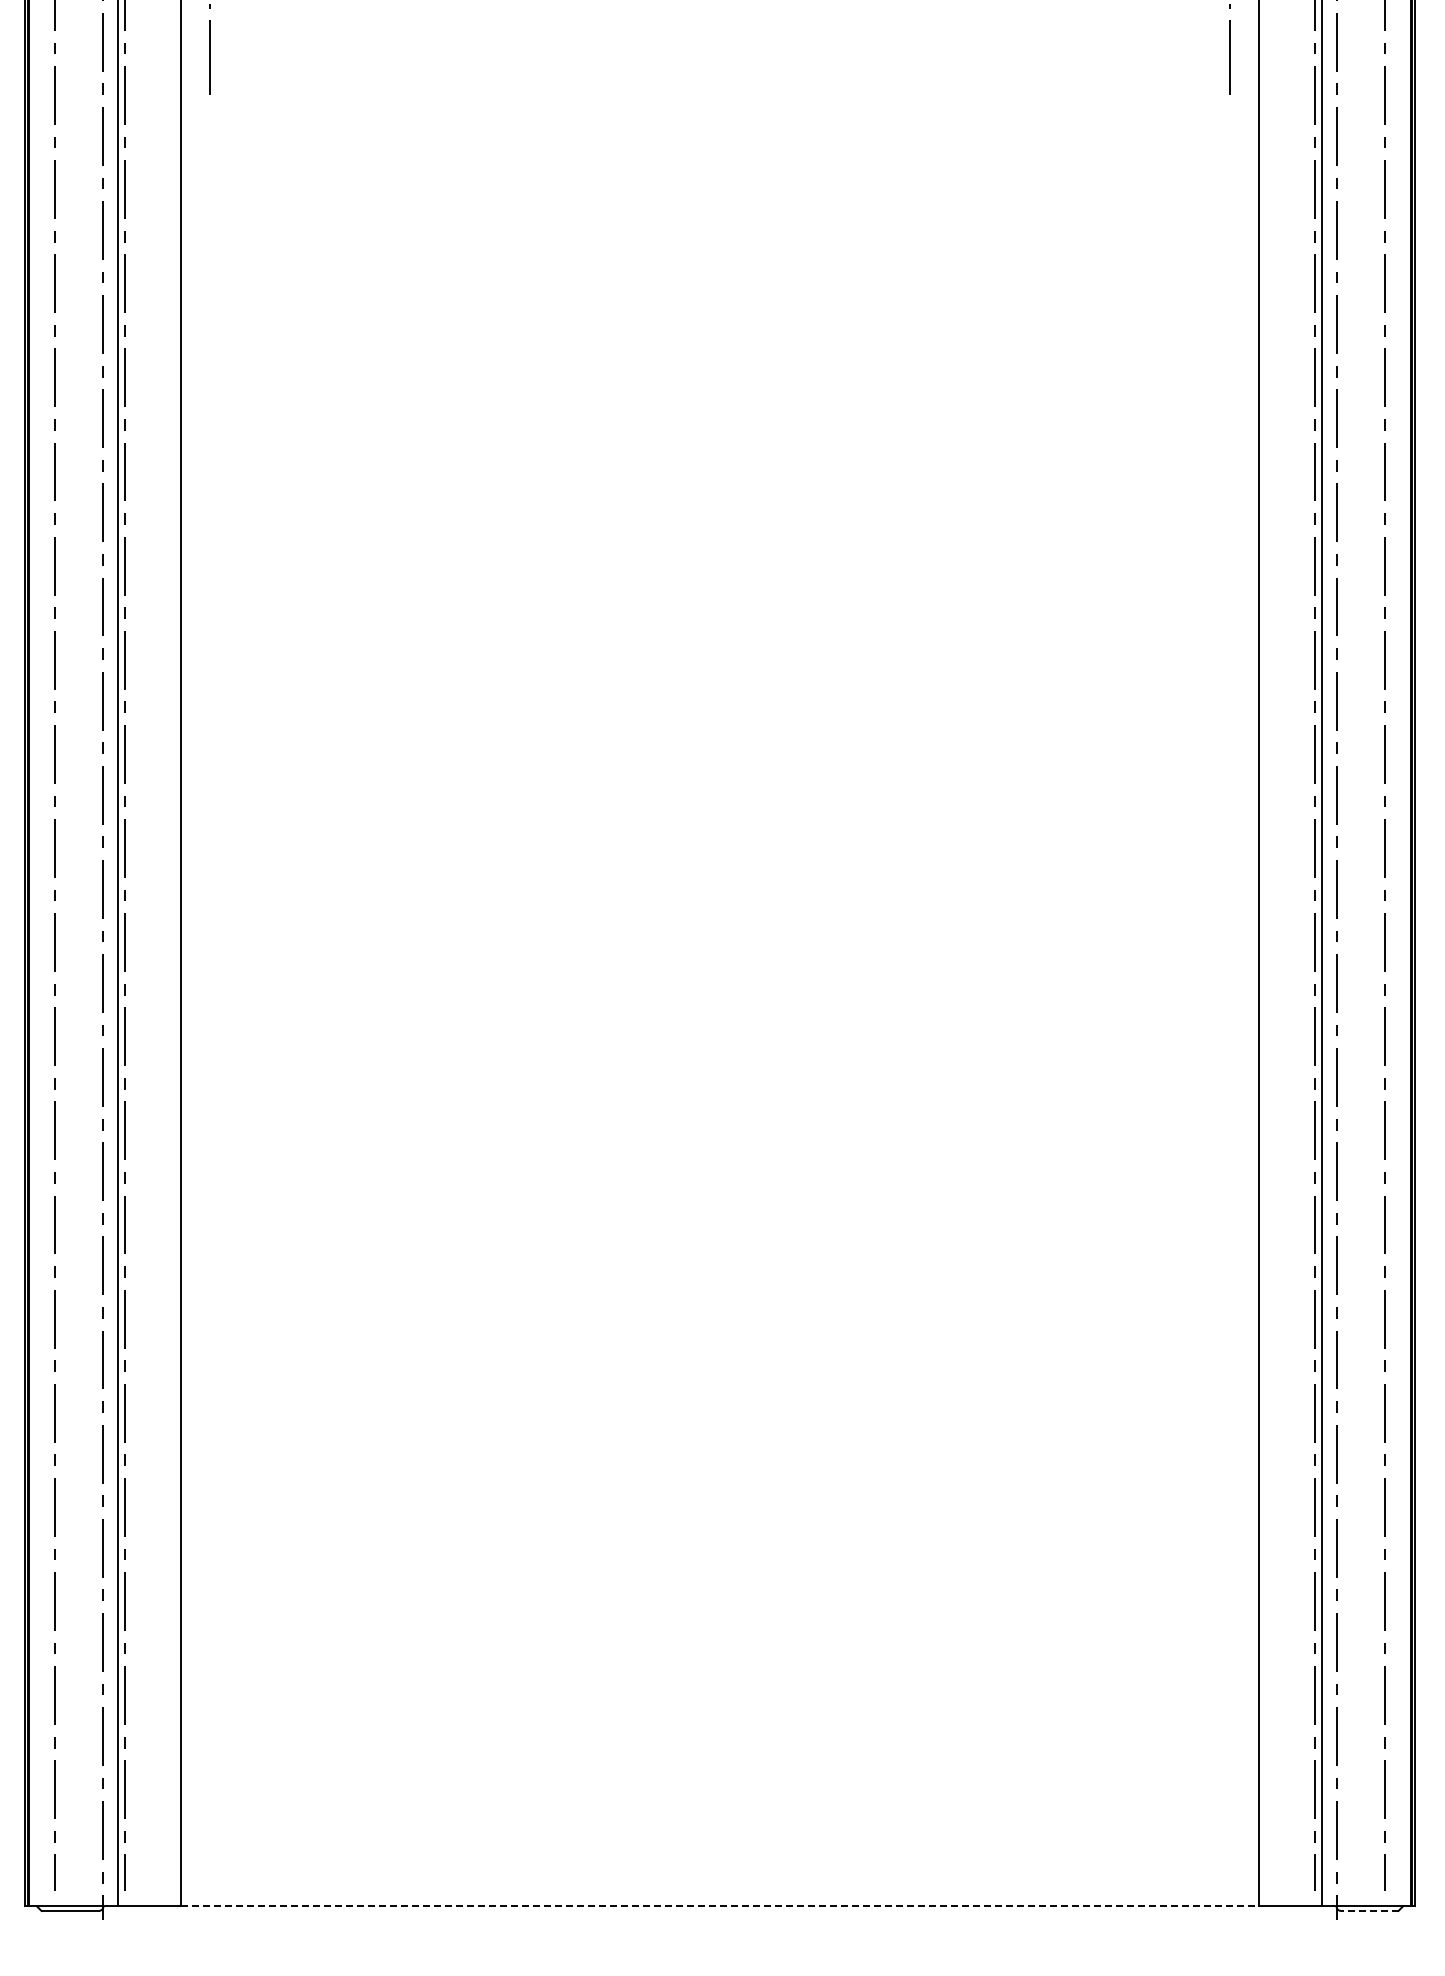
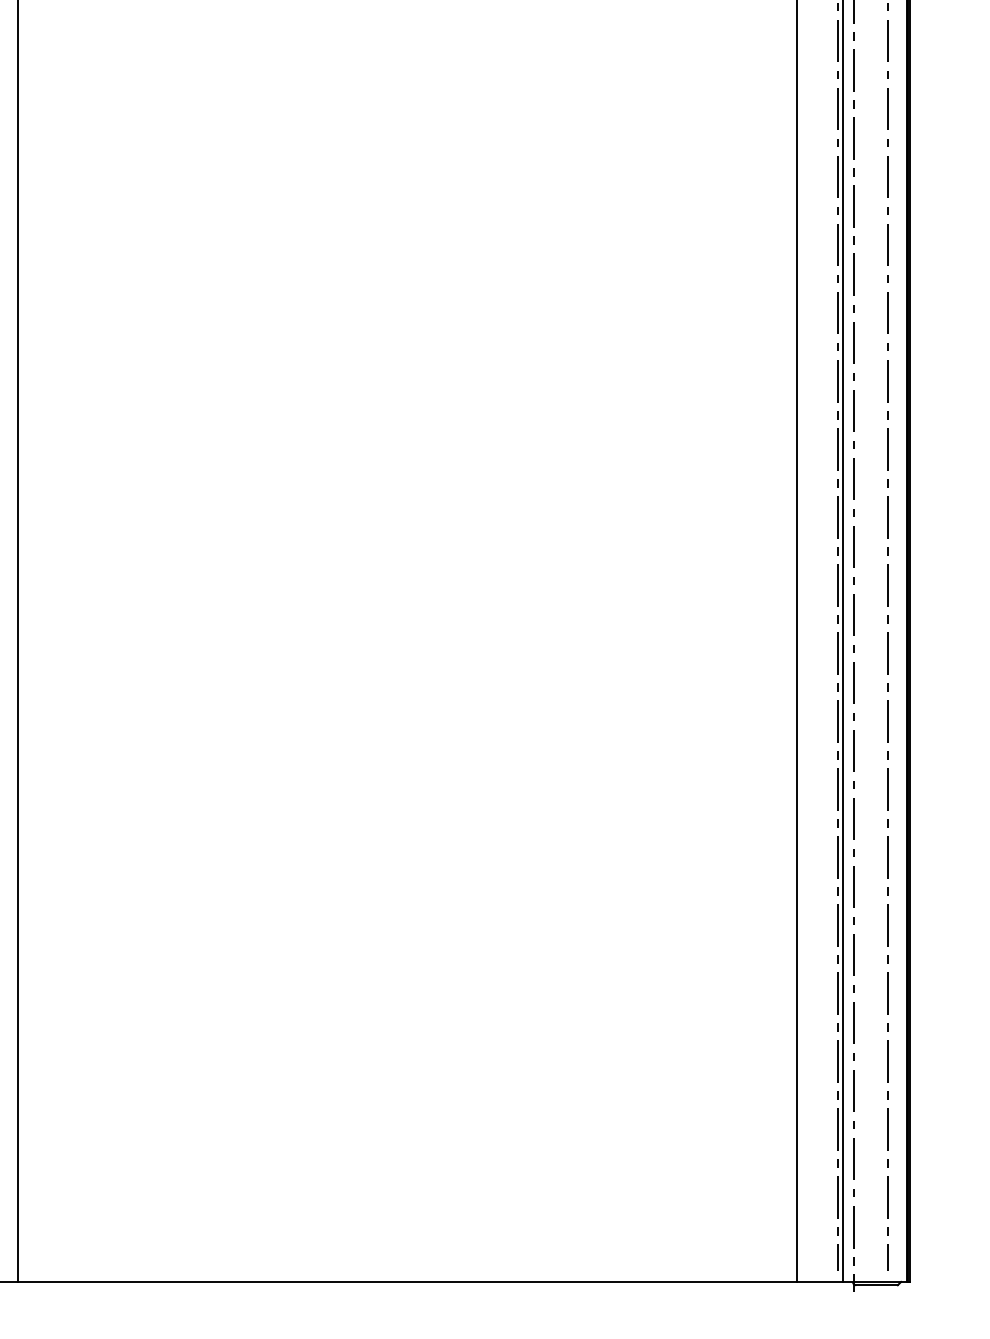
line: (719, 1906) -> (407, 1282), dashed -> solid
line: (1369, 1910) -> (876, 1284), dashed -> solid

